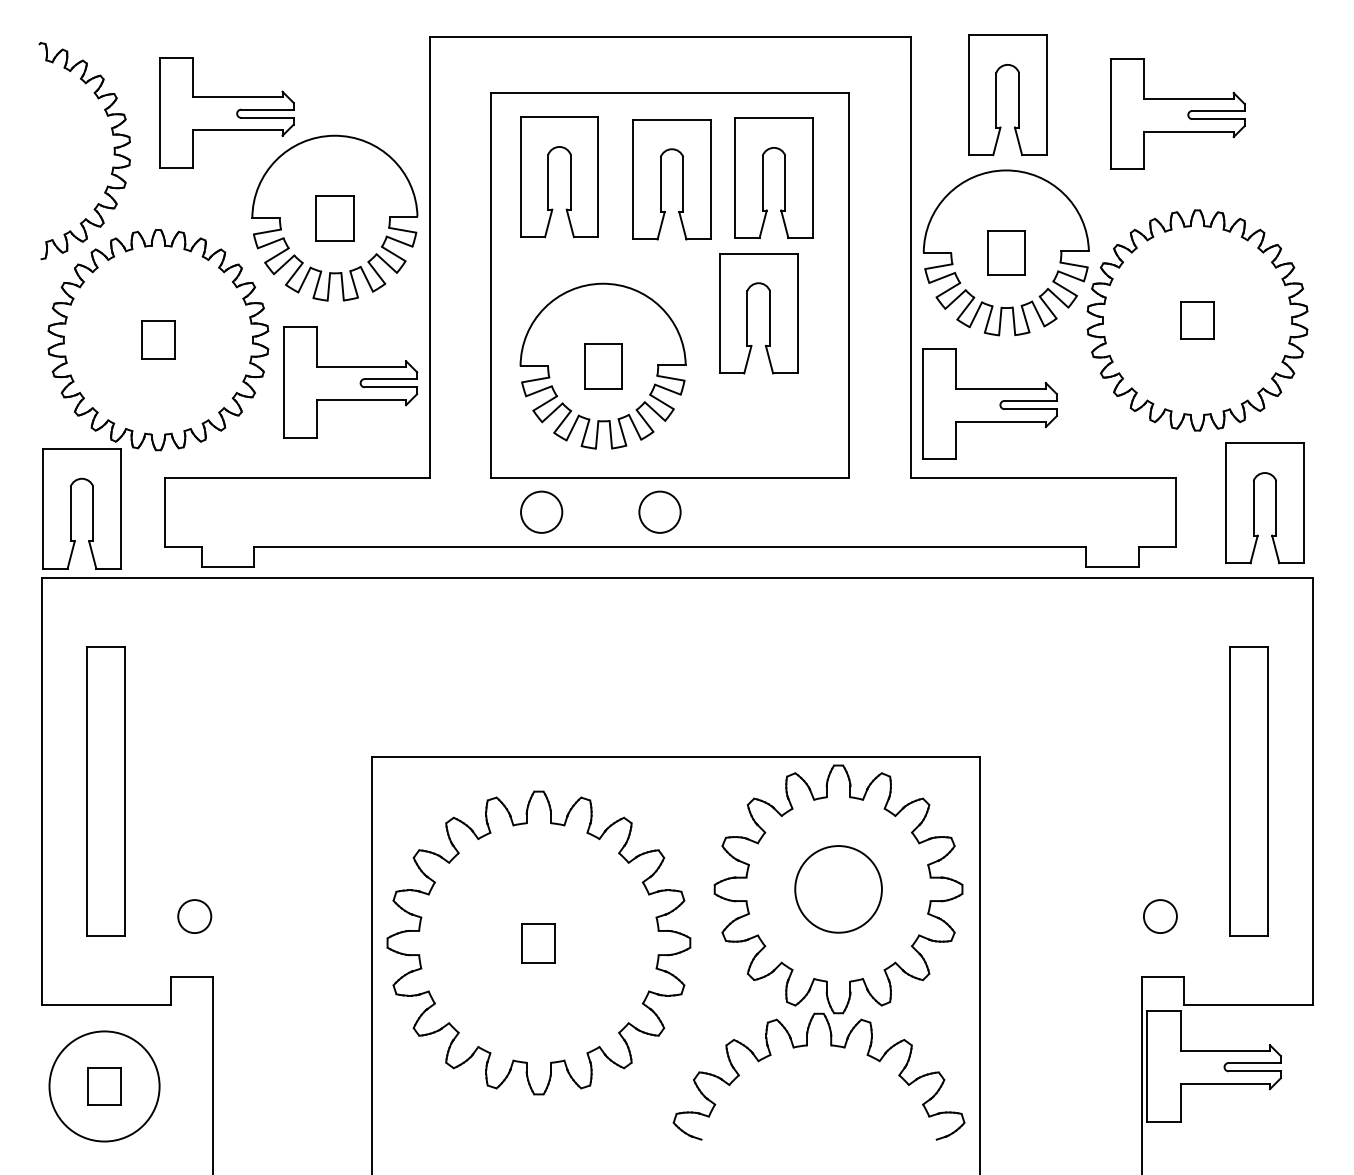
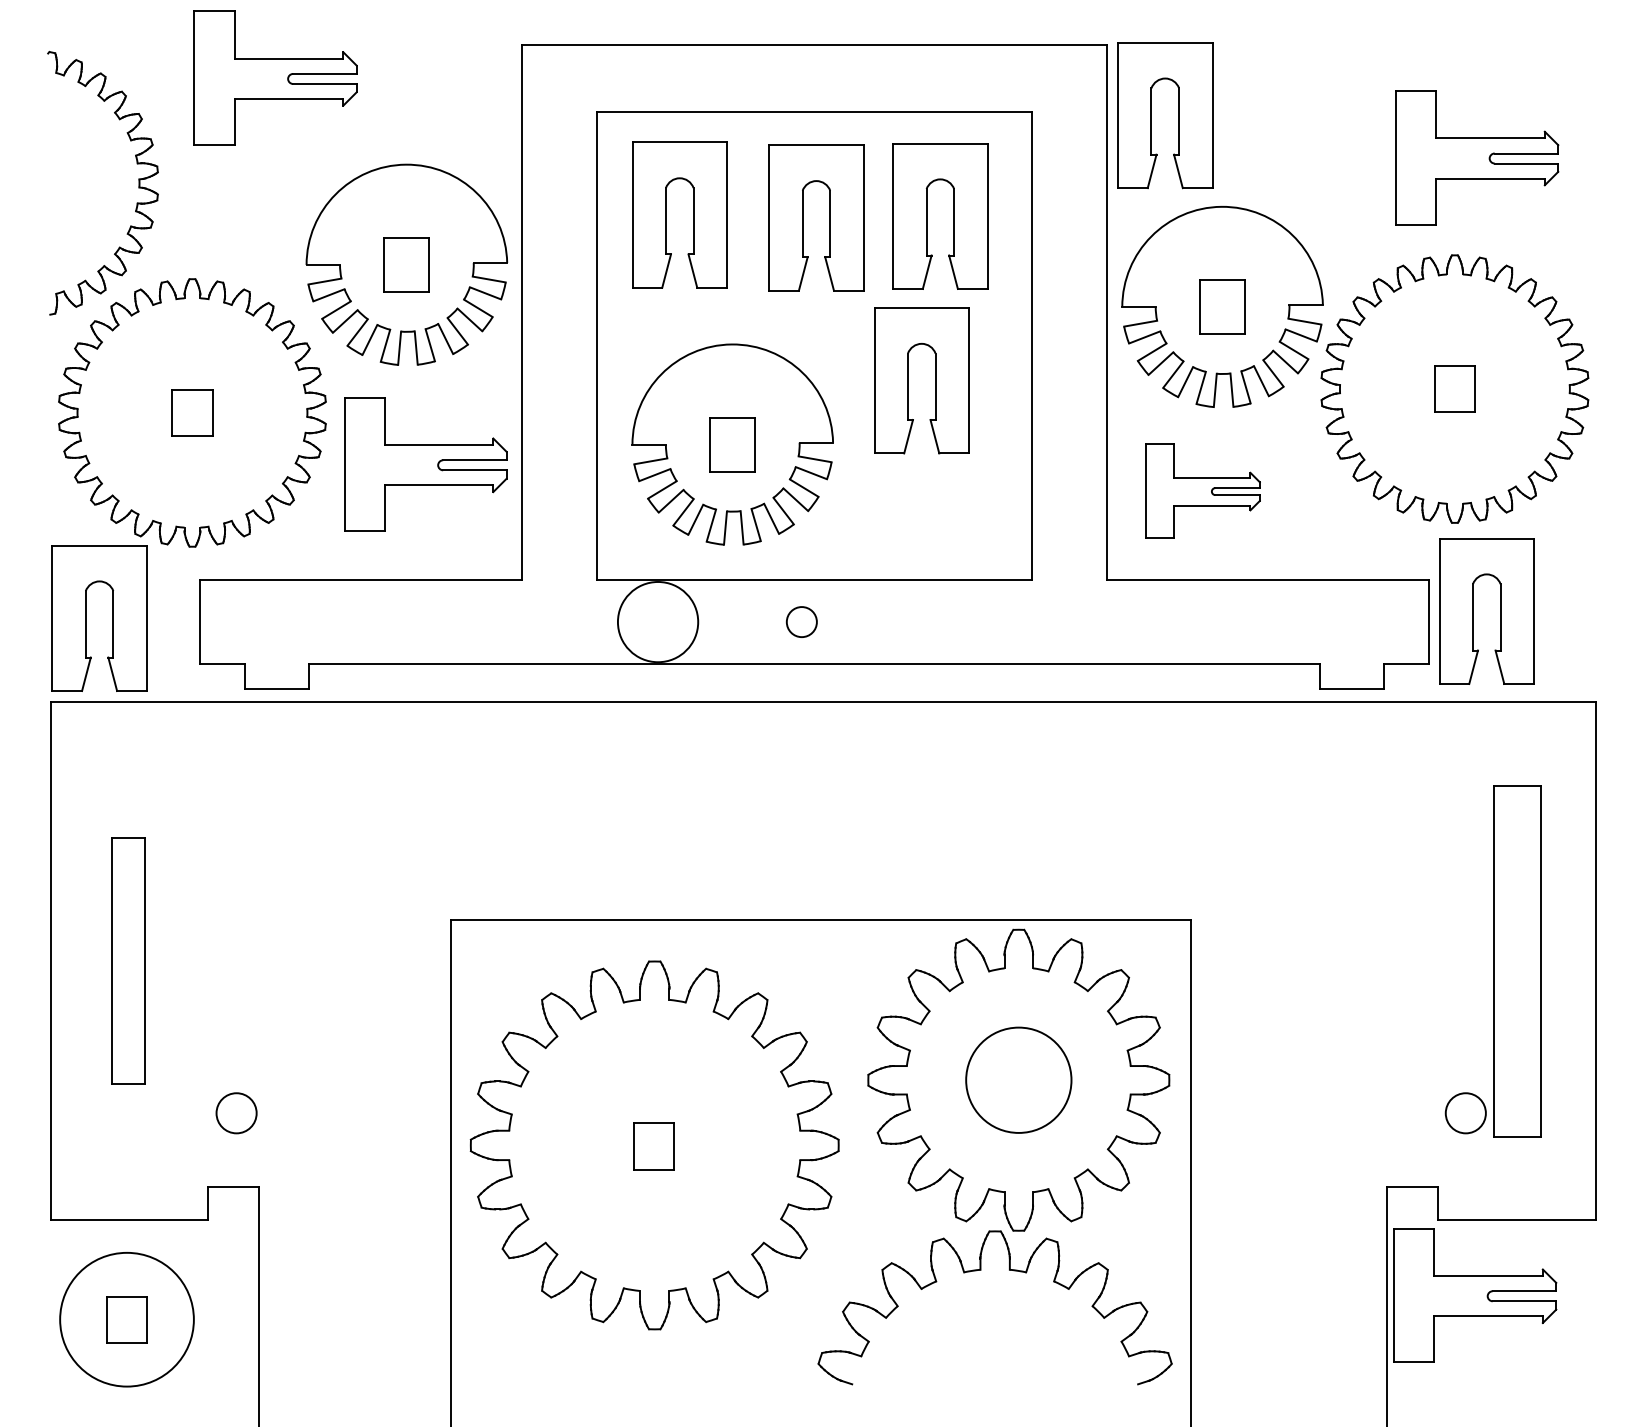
part: (1018, 95) -> (1178, 115), moved
part: (226, 112) -> (275, 77), moved
part: (1178, 114) -> (1477, 157), moved
part: (990, 403) -> (1203, 490), size x0.7
part: (1253, 503) -> (1473, 611), moved
circle: (542, 512) -> (658, 622), size x1.6
circle: (659, 512) -> (801, 622), size x0.6
part: (105, 791) -> (128, 961), size x0.7
circle: (1160, 916) -> (1465, 1113), moved

